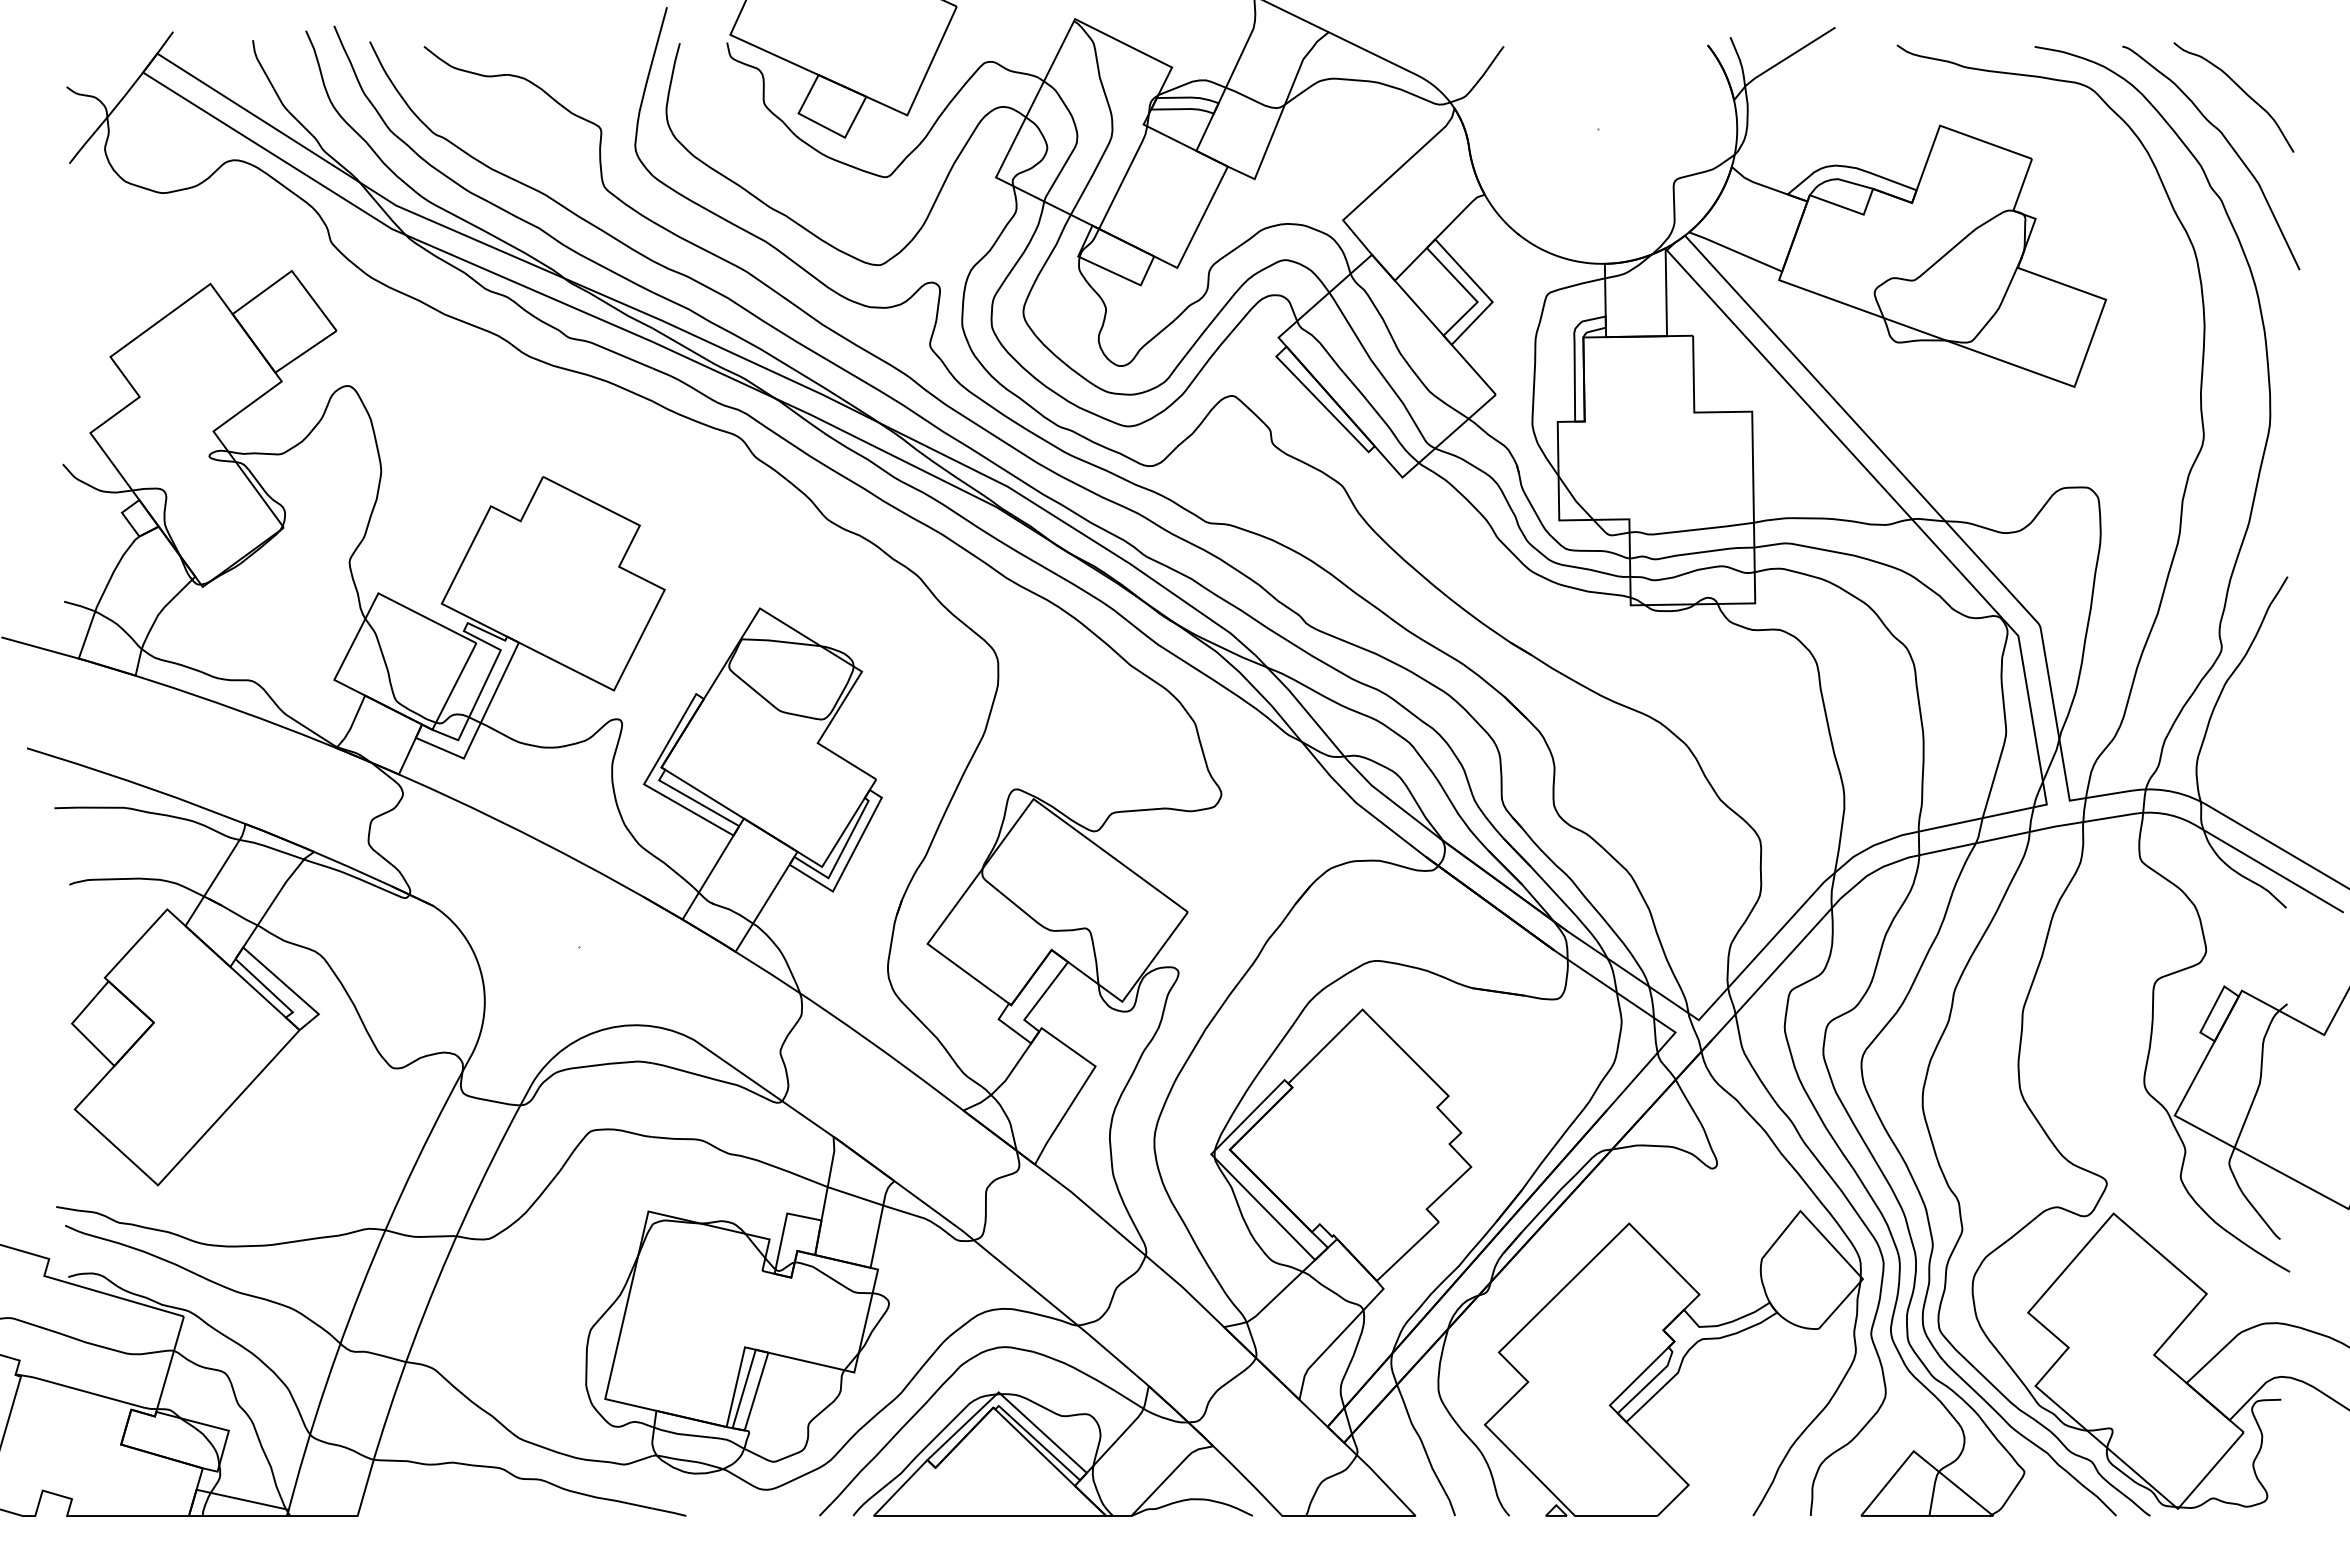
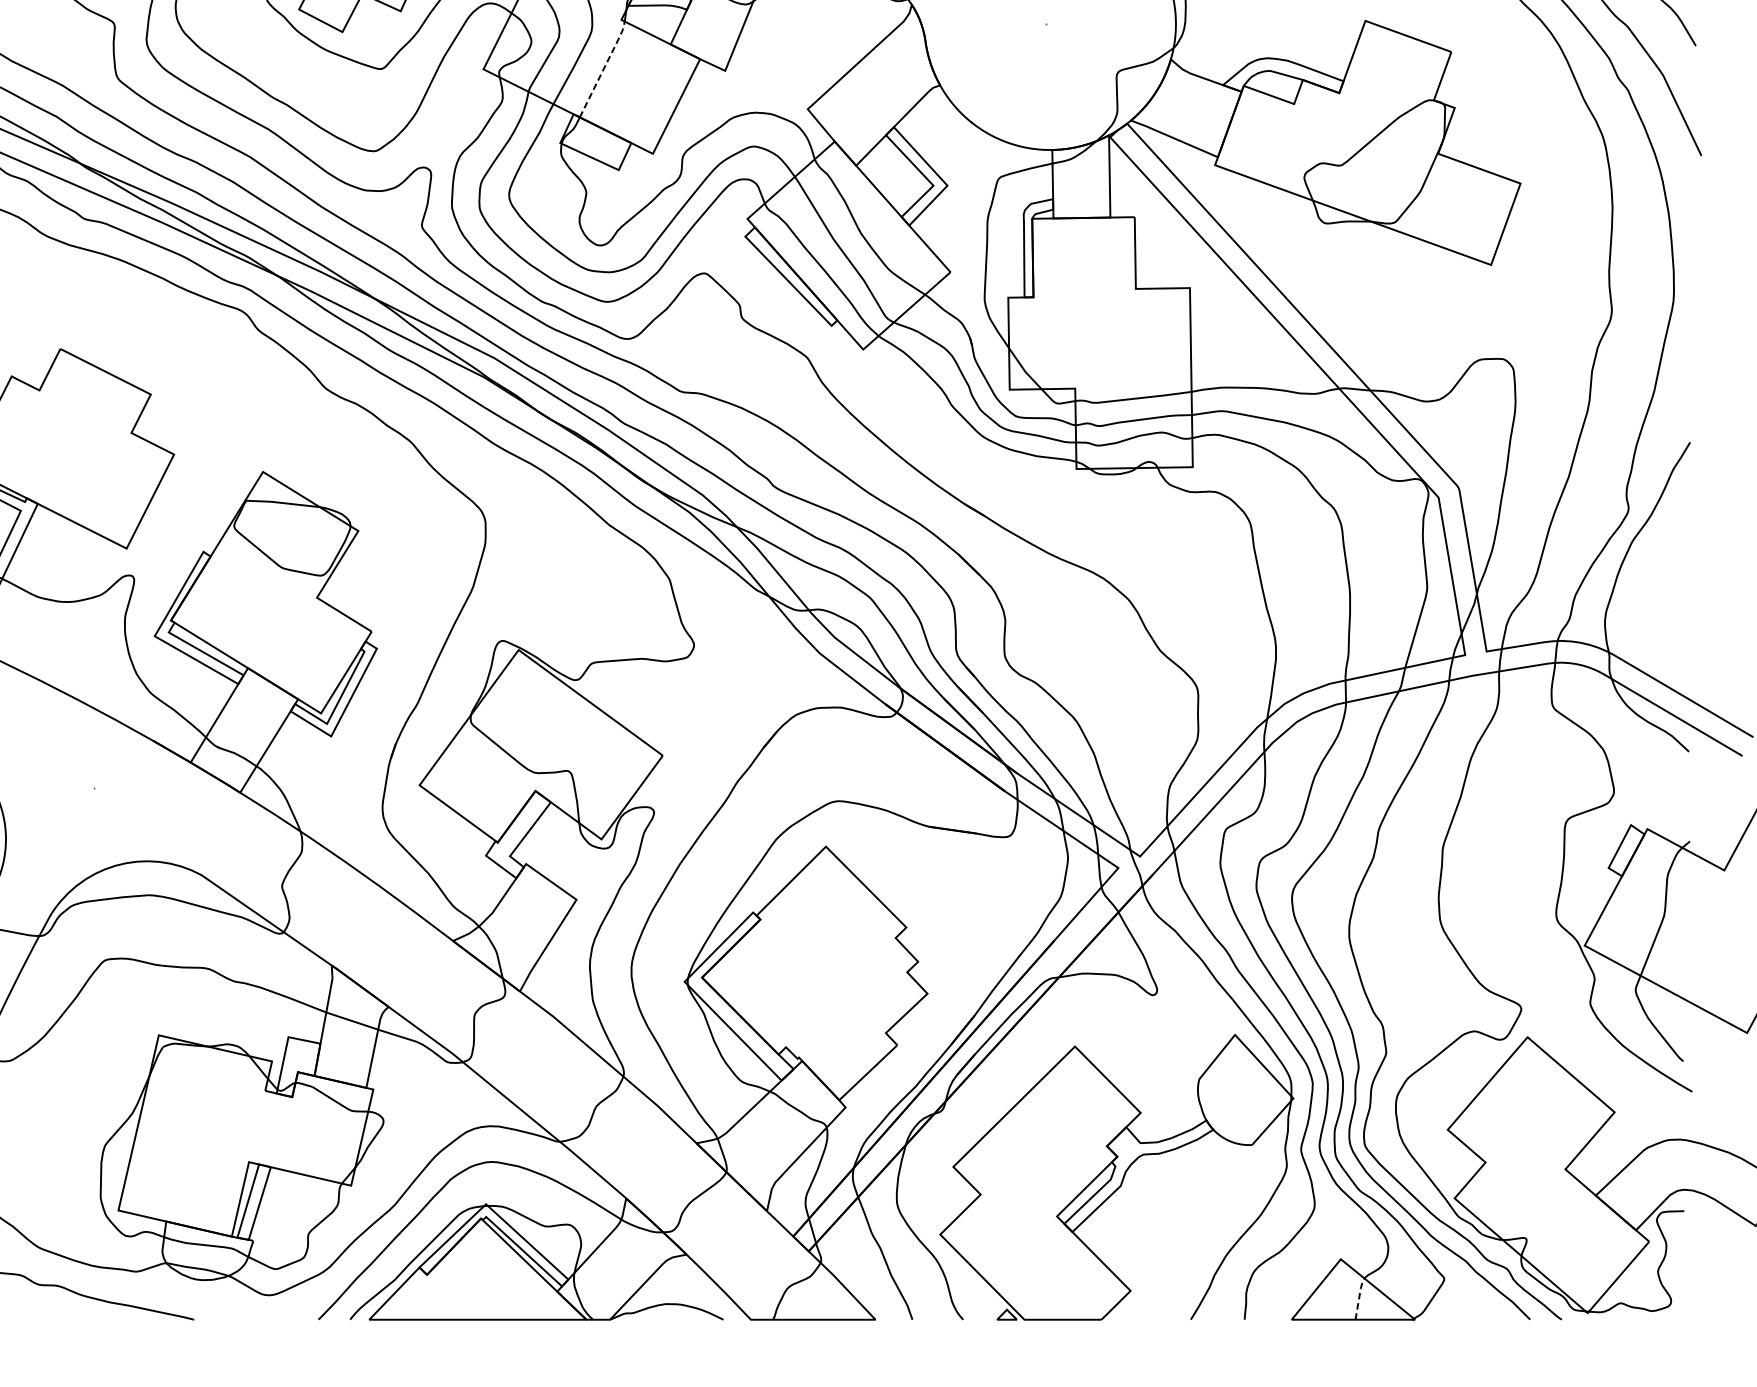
line: (1125, 176) -> (604, 68), solid -> dashed
line: (1933, 1492) -> (1359, 1297), solid -> dashed

